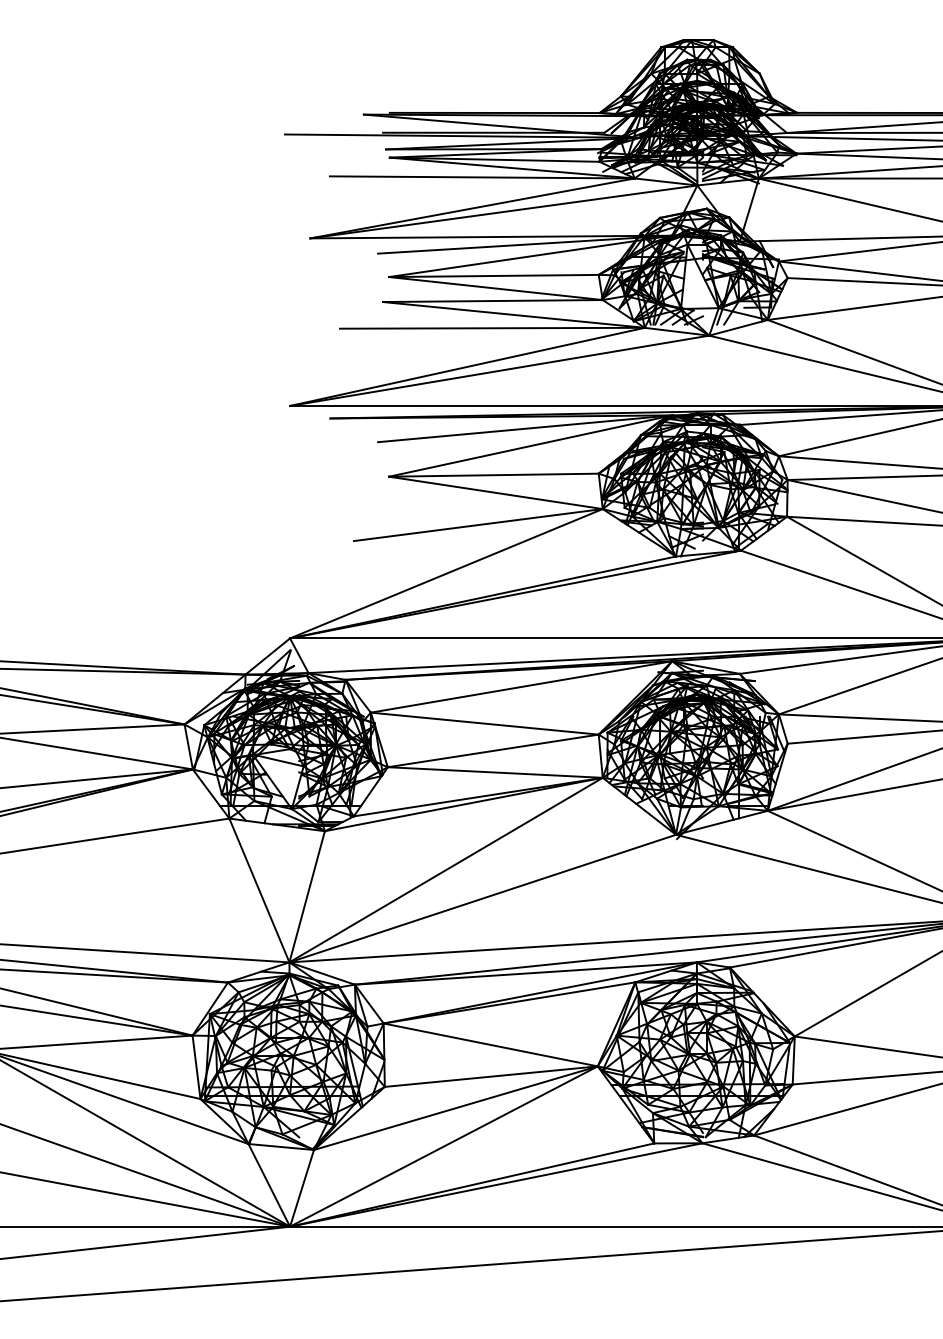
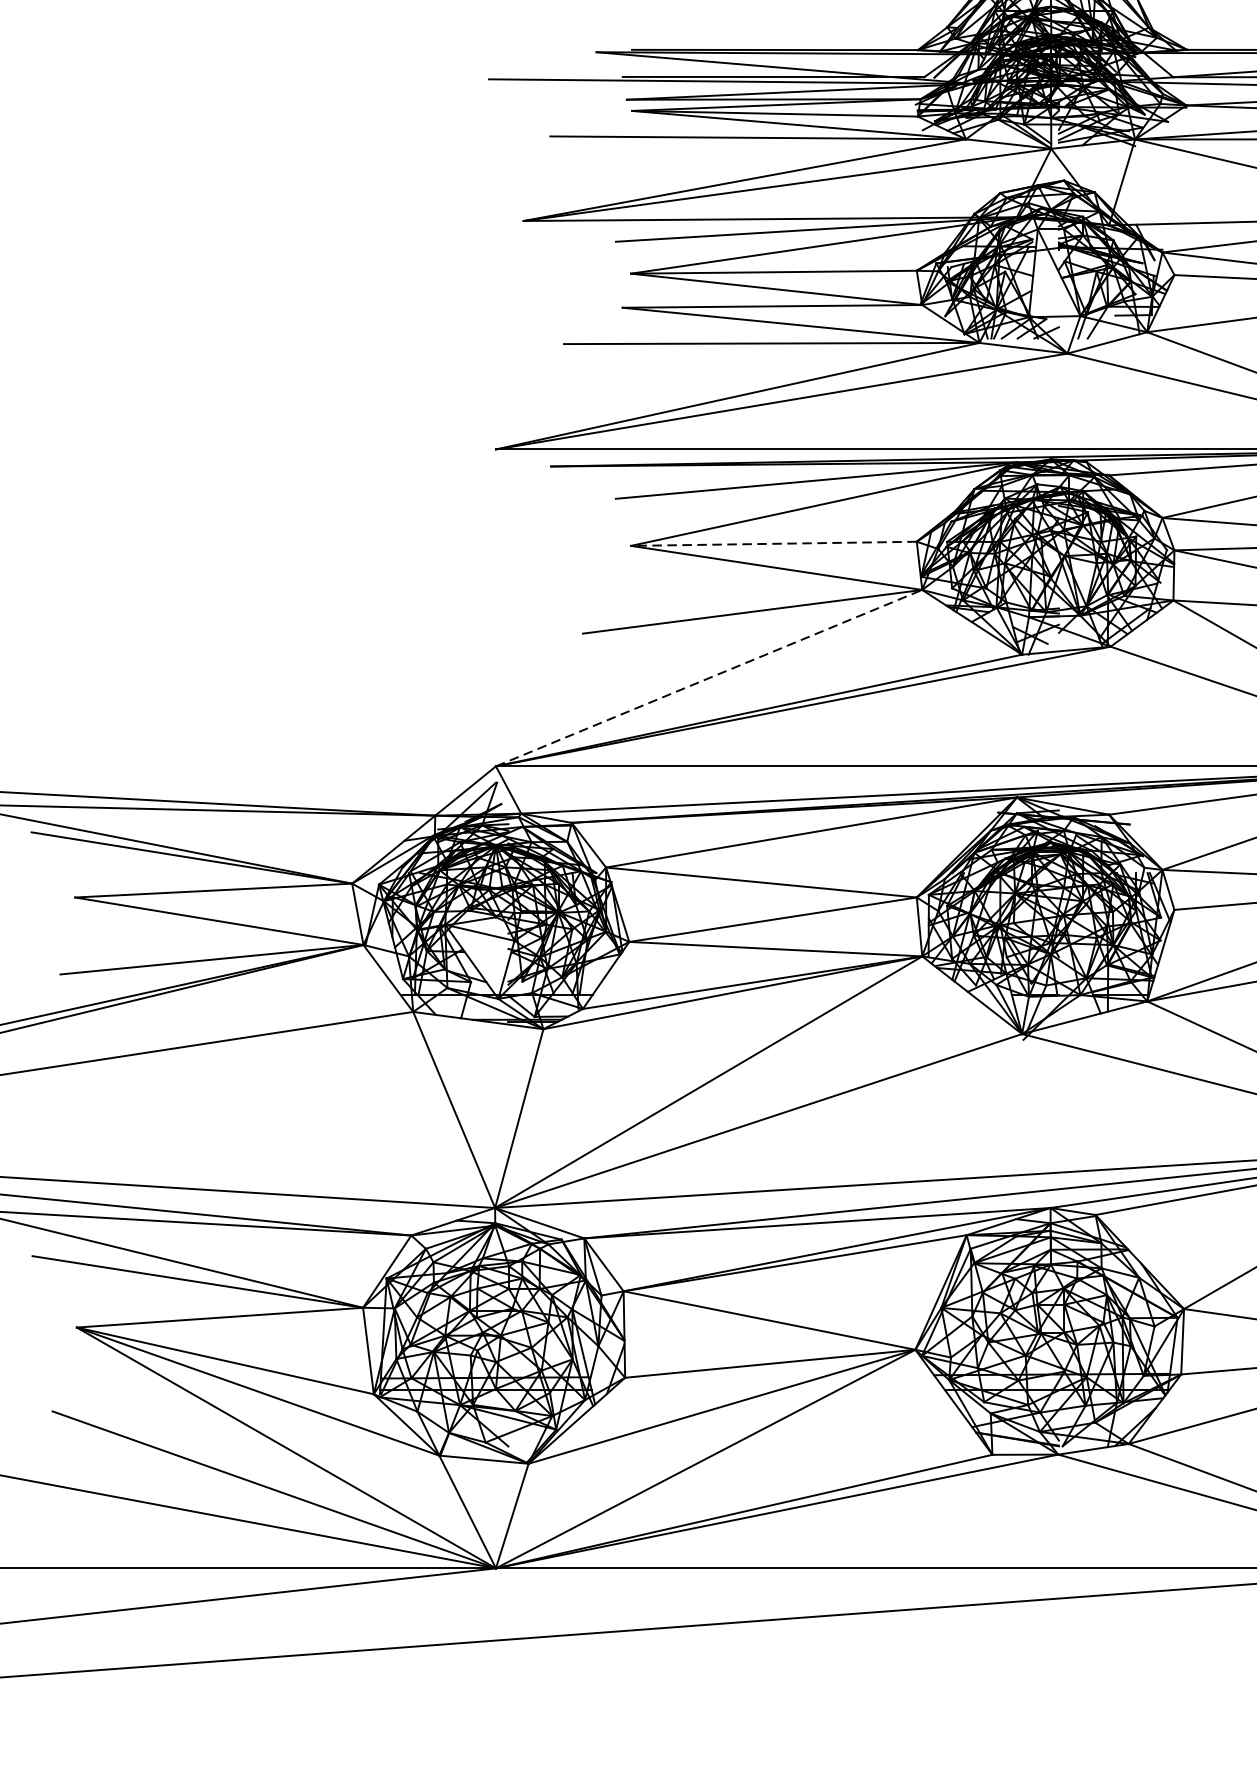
line: (493, 475) -> (773, 544), solid -> dashed
line: (446, 573) -> (709, 677), solid -> dashed

